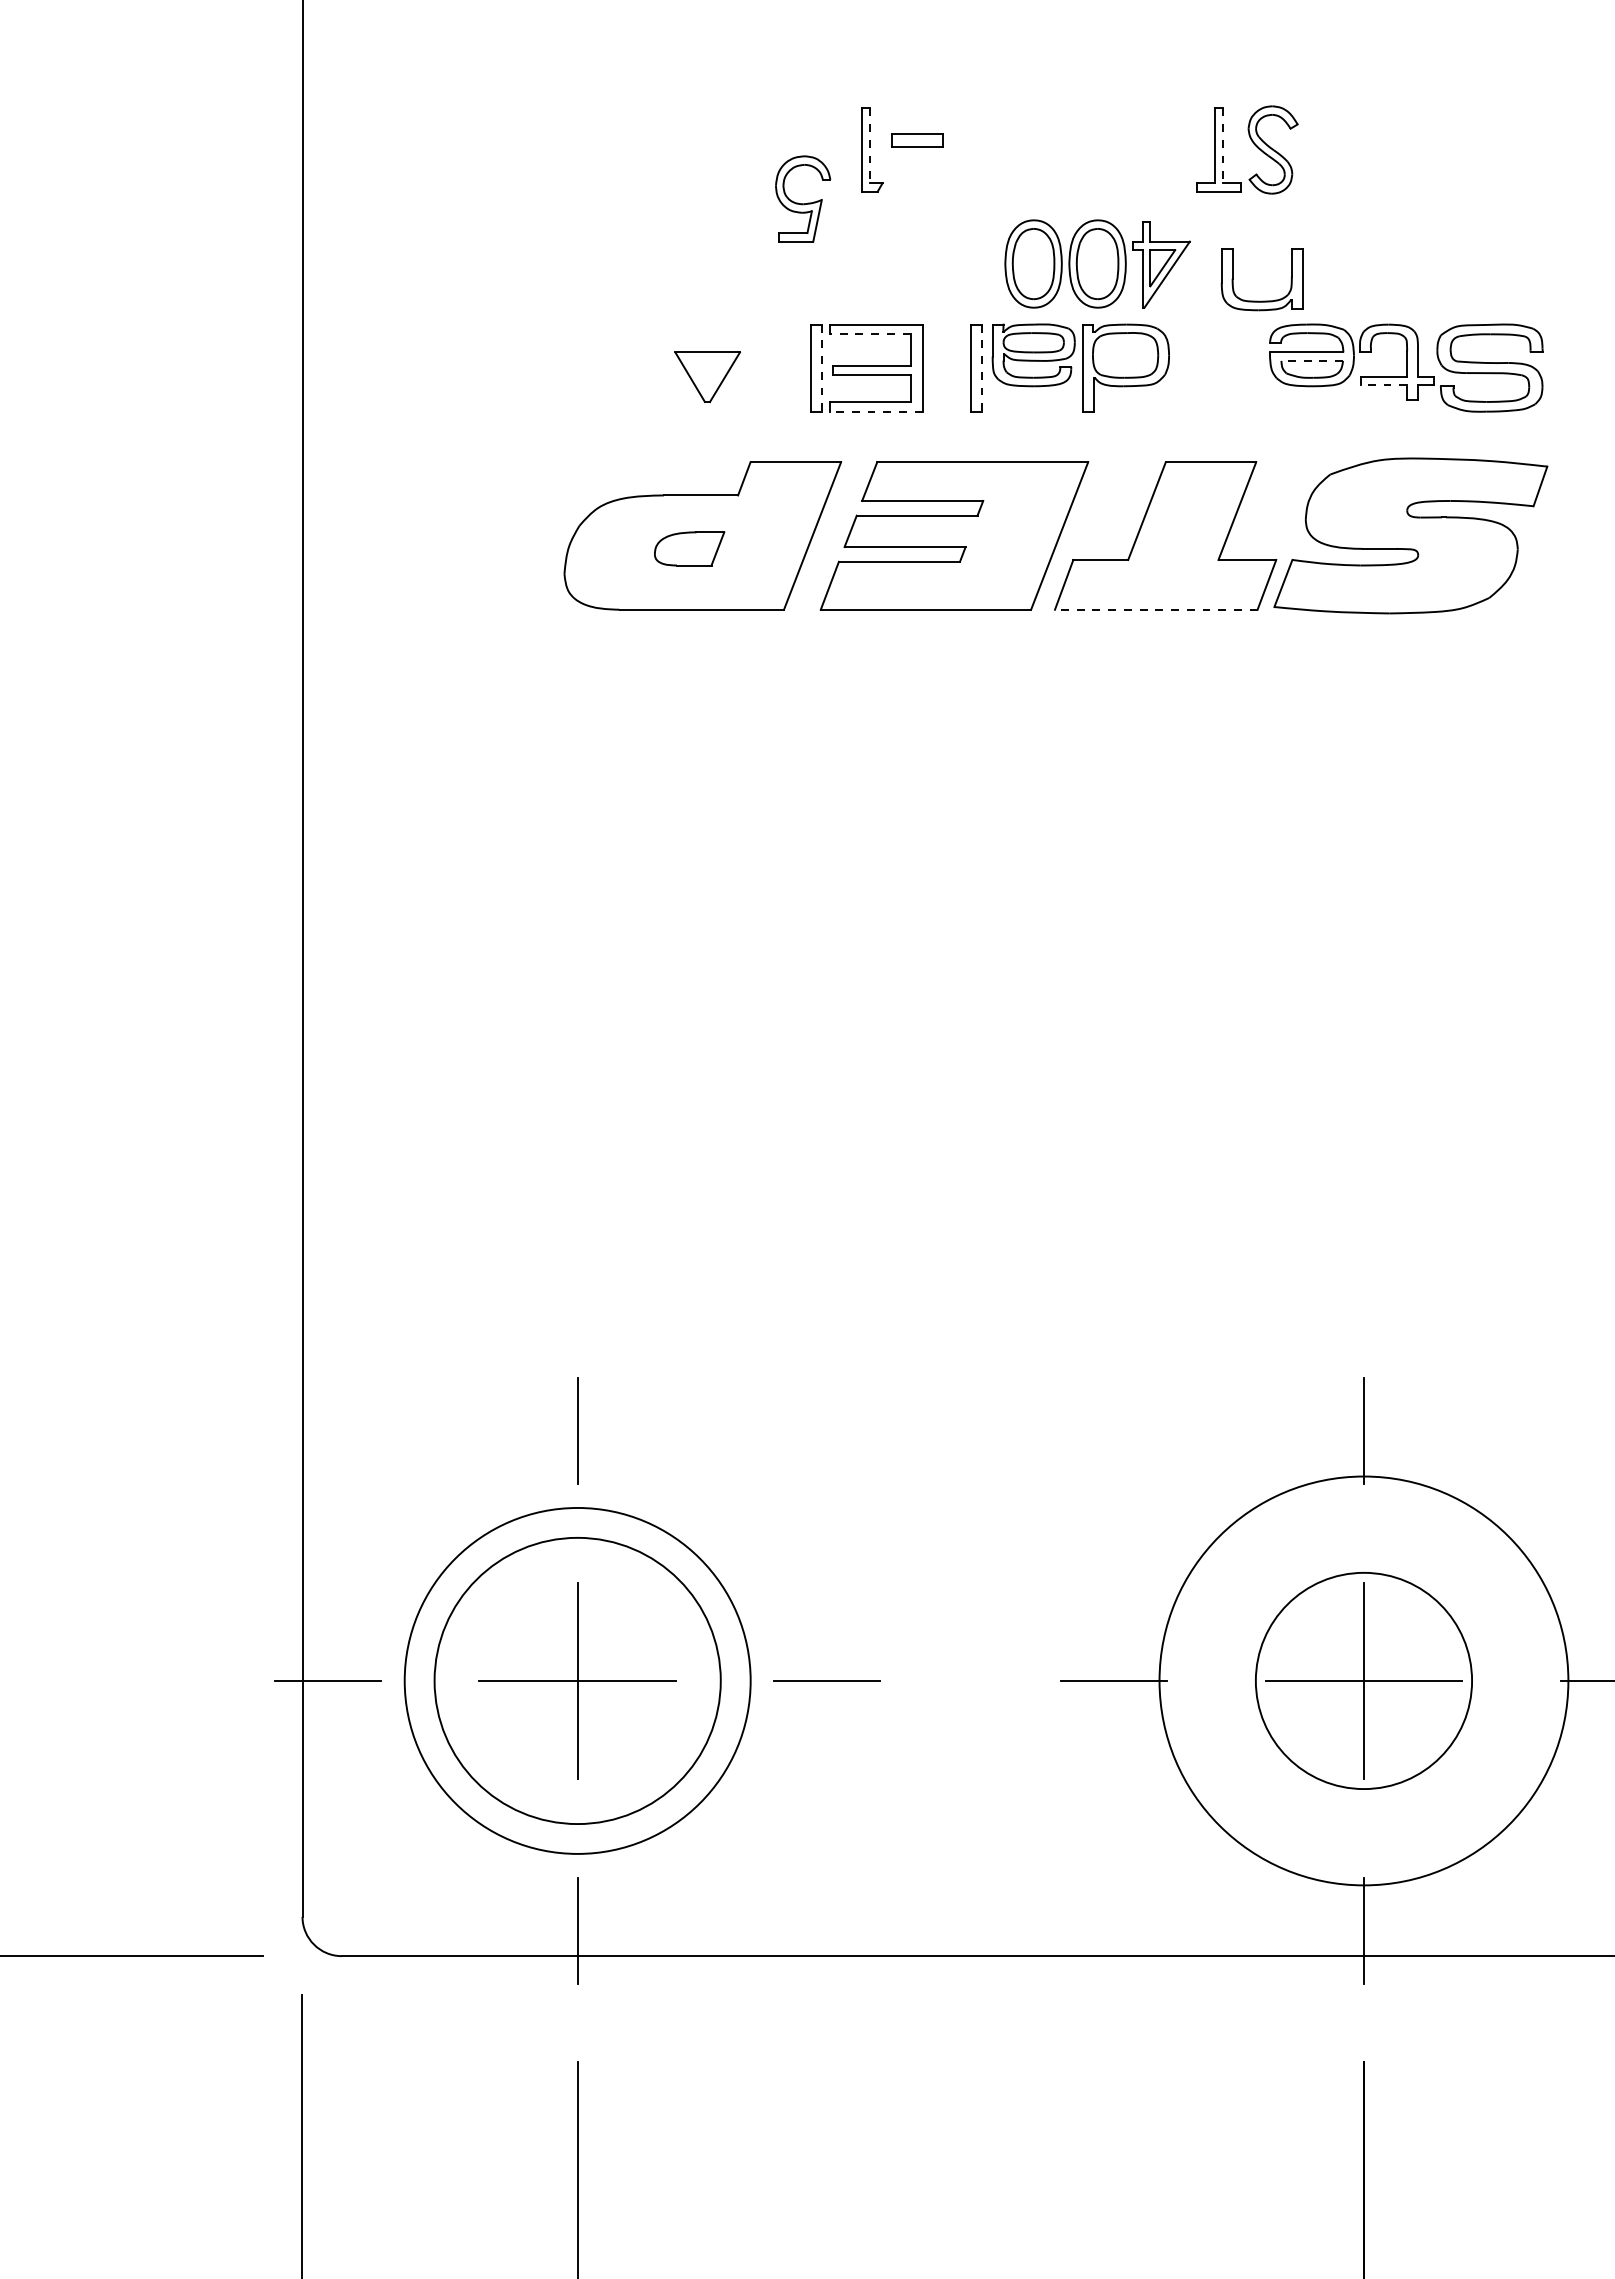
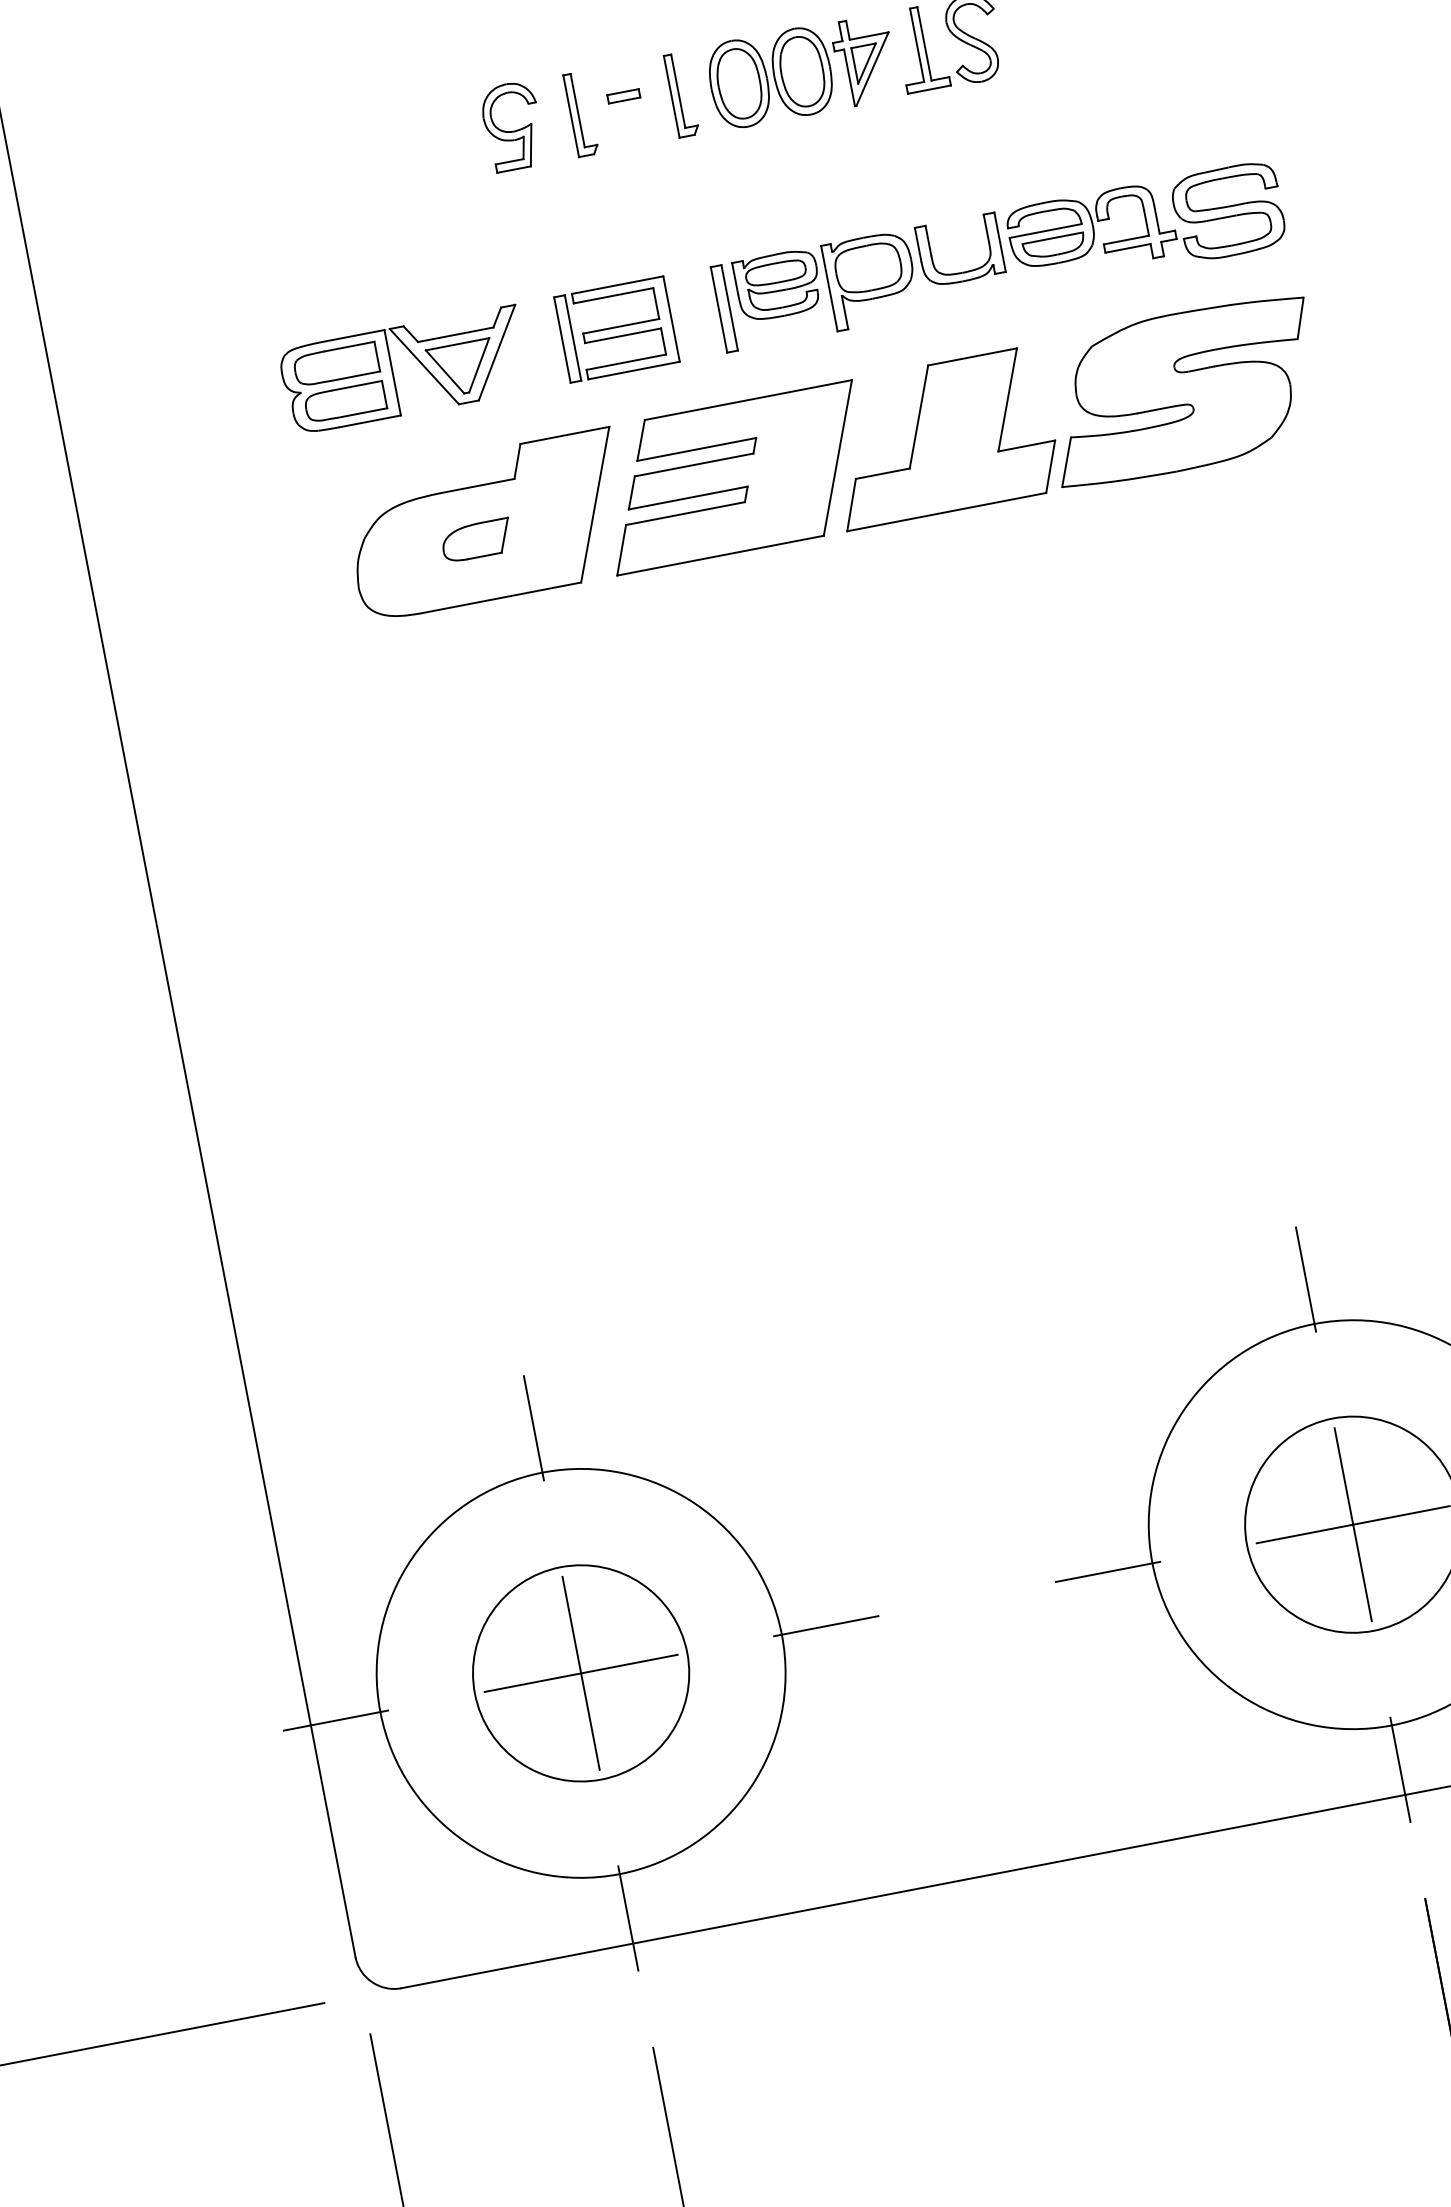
part: (917, 140) -> (623, 96), size x0.62
line: (869, 146) -> (577, 111), dashed -> solid
line: (1222, 146) -> (924, 44), dashed -> solid
part: (974, 149) -> (681, 94), added
part: (803, 198) -> (513, 125), moved
part: (1097, 263) -> (801, 71), moved
part: (1261, 300) -> (963, 271), moved
line: (869, 334) -> (613, 296), dashed -> solid
line: (1312, 360) -> (1052, 237), dashed -> solid
part: (639, 367) -> (393, 371), added
line: (822, 368) -> (573, 338), dashed -> solid
line: (981, 368) -> (729, 308), dashed -> solid
line: (1384, 385) -> (1128, 248), dashed -> solid
line: (876, 411) -> (634, 370), dashed -> solid
line: (1155, 609) -> (945, 512), dashed -> solid
circle: (577, 1680) -> (580, 1672), size x0.62
circle: (577, 1680) -> (580, 1672), size x1.43

